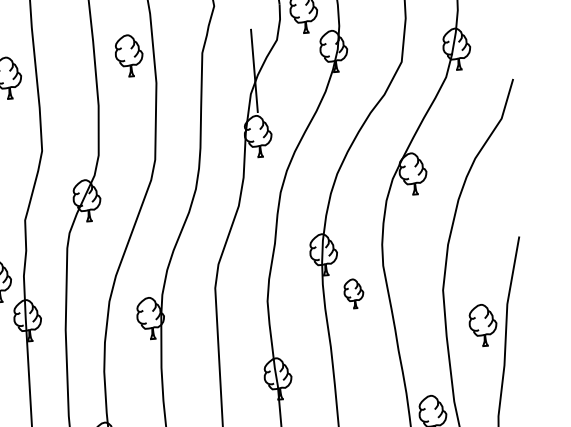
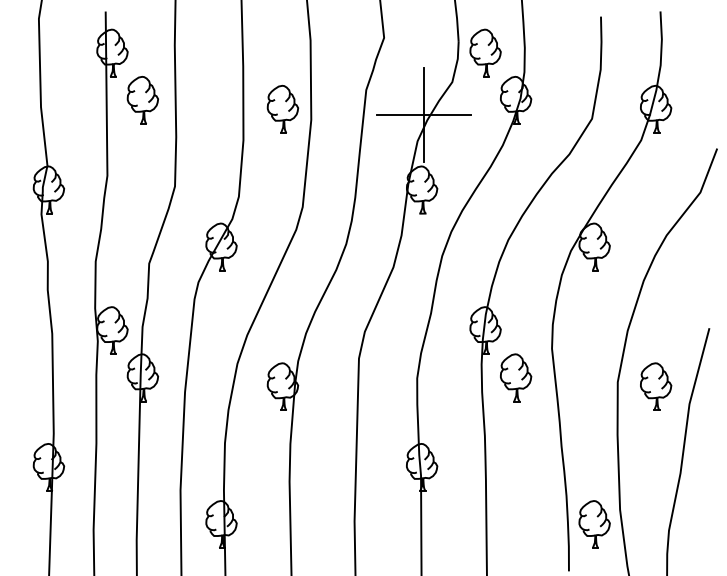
part: (128, 55) -> (282, 108), moved
line: (254, 71) -> (423, 115), added
part: (354, 293) -> (516, 377), size x1.43
part: (483, 325) -> (656, 386), moved

